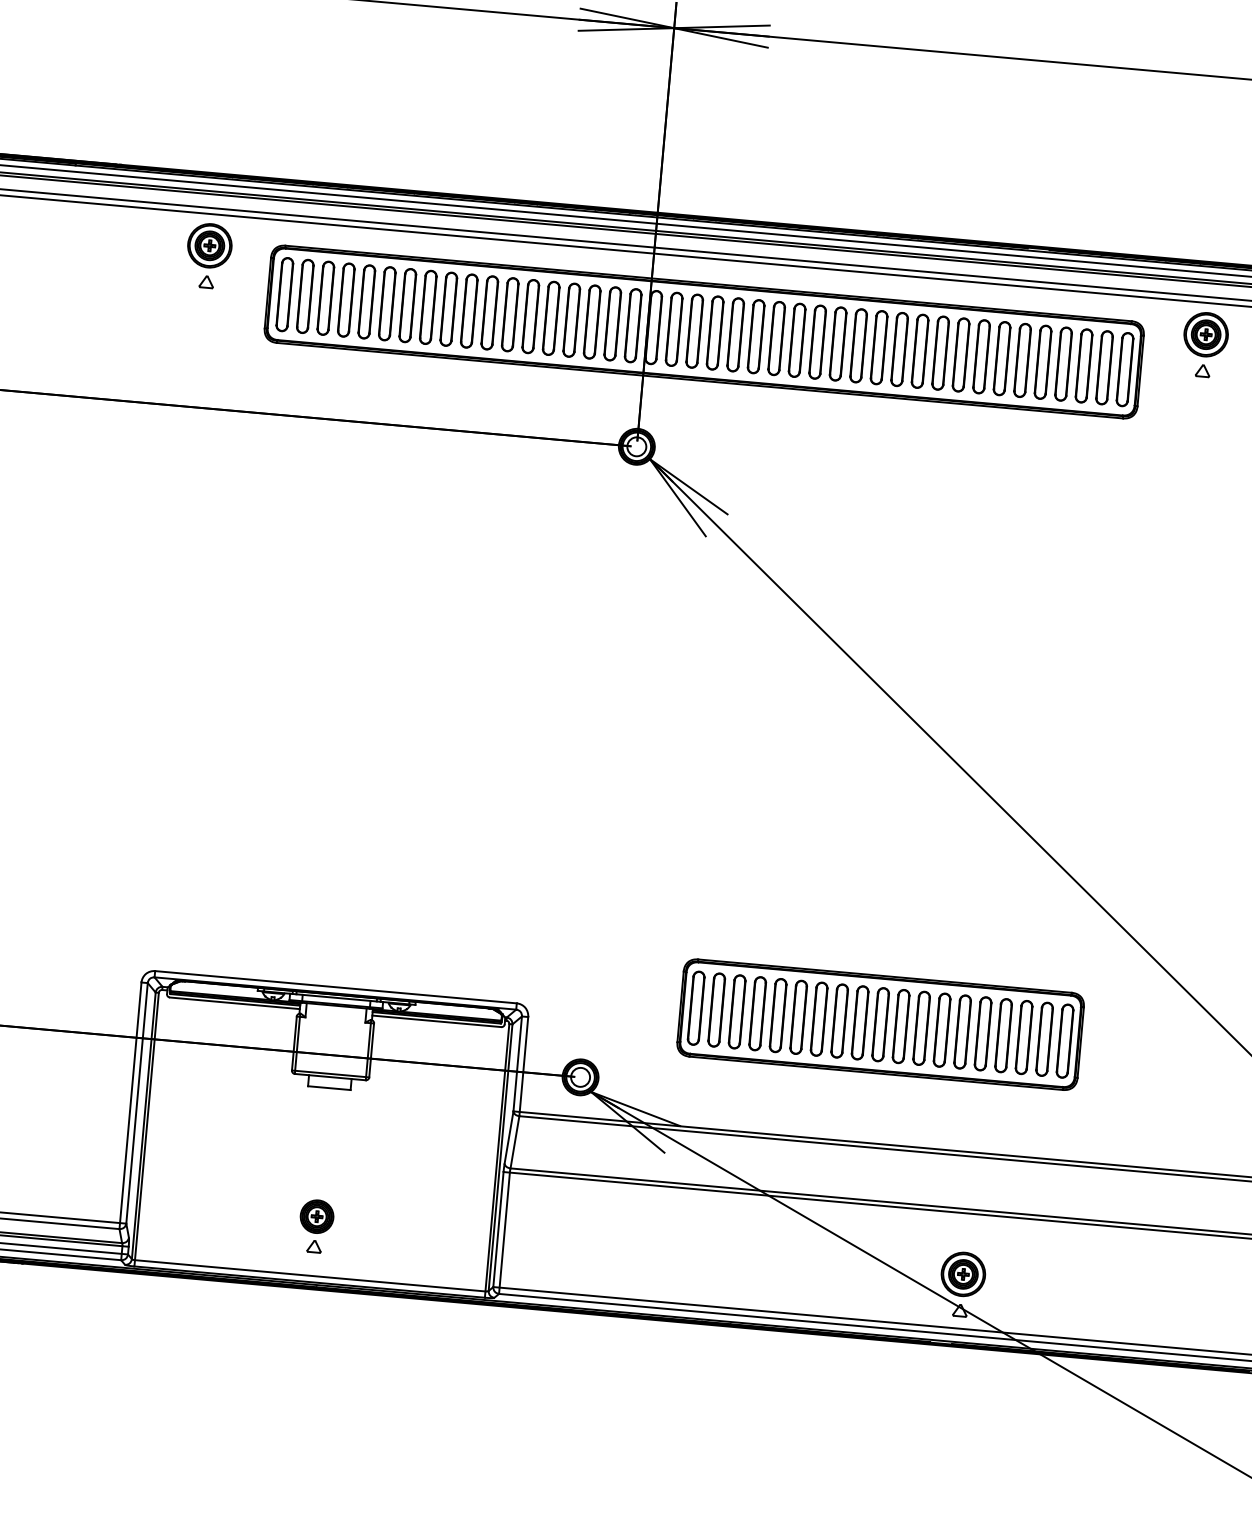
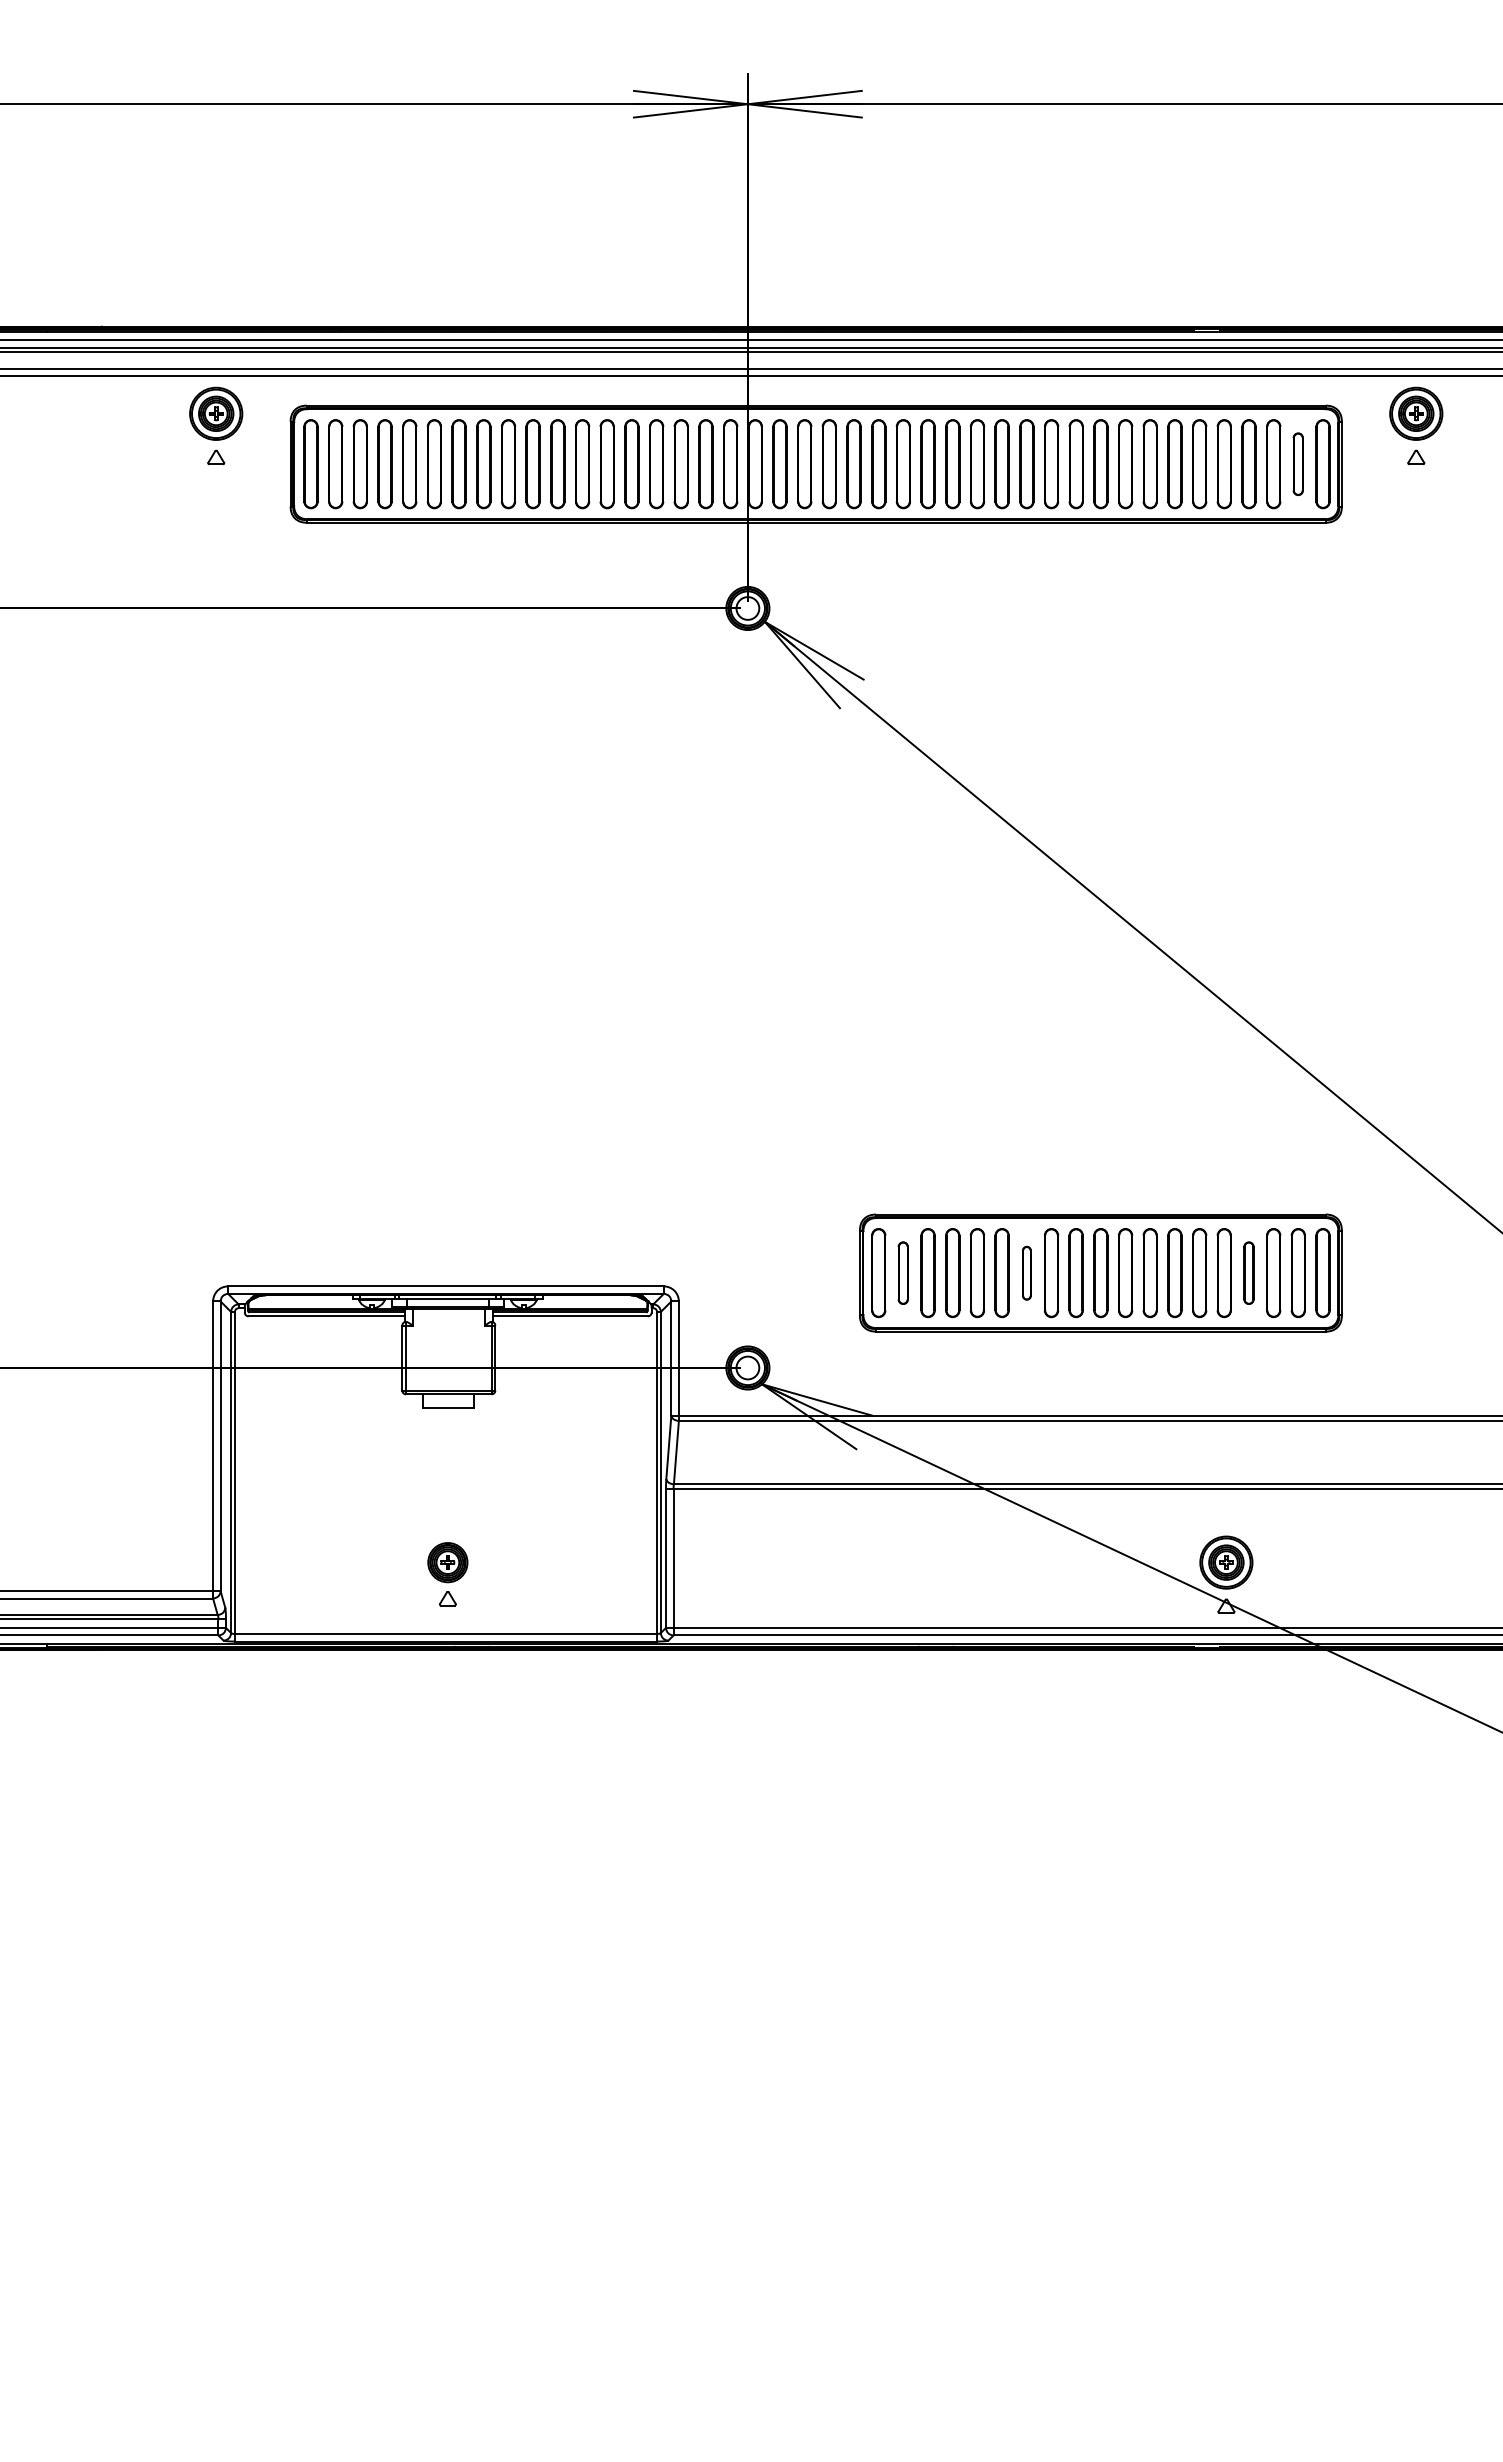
part: (1103, 368) -> (1297, 464), size x0.7
part: (715, 1010) -> (902, 1273), size x0.7
part: (818, 1019) -> (1026, 1273), size x0.6
part: (1003, 1036) -> (1248, 1273), size x0.7

